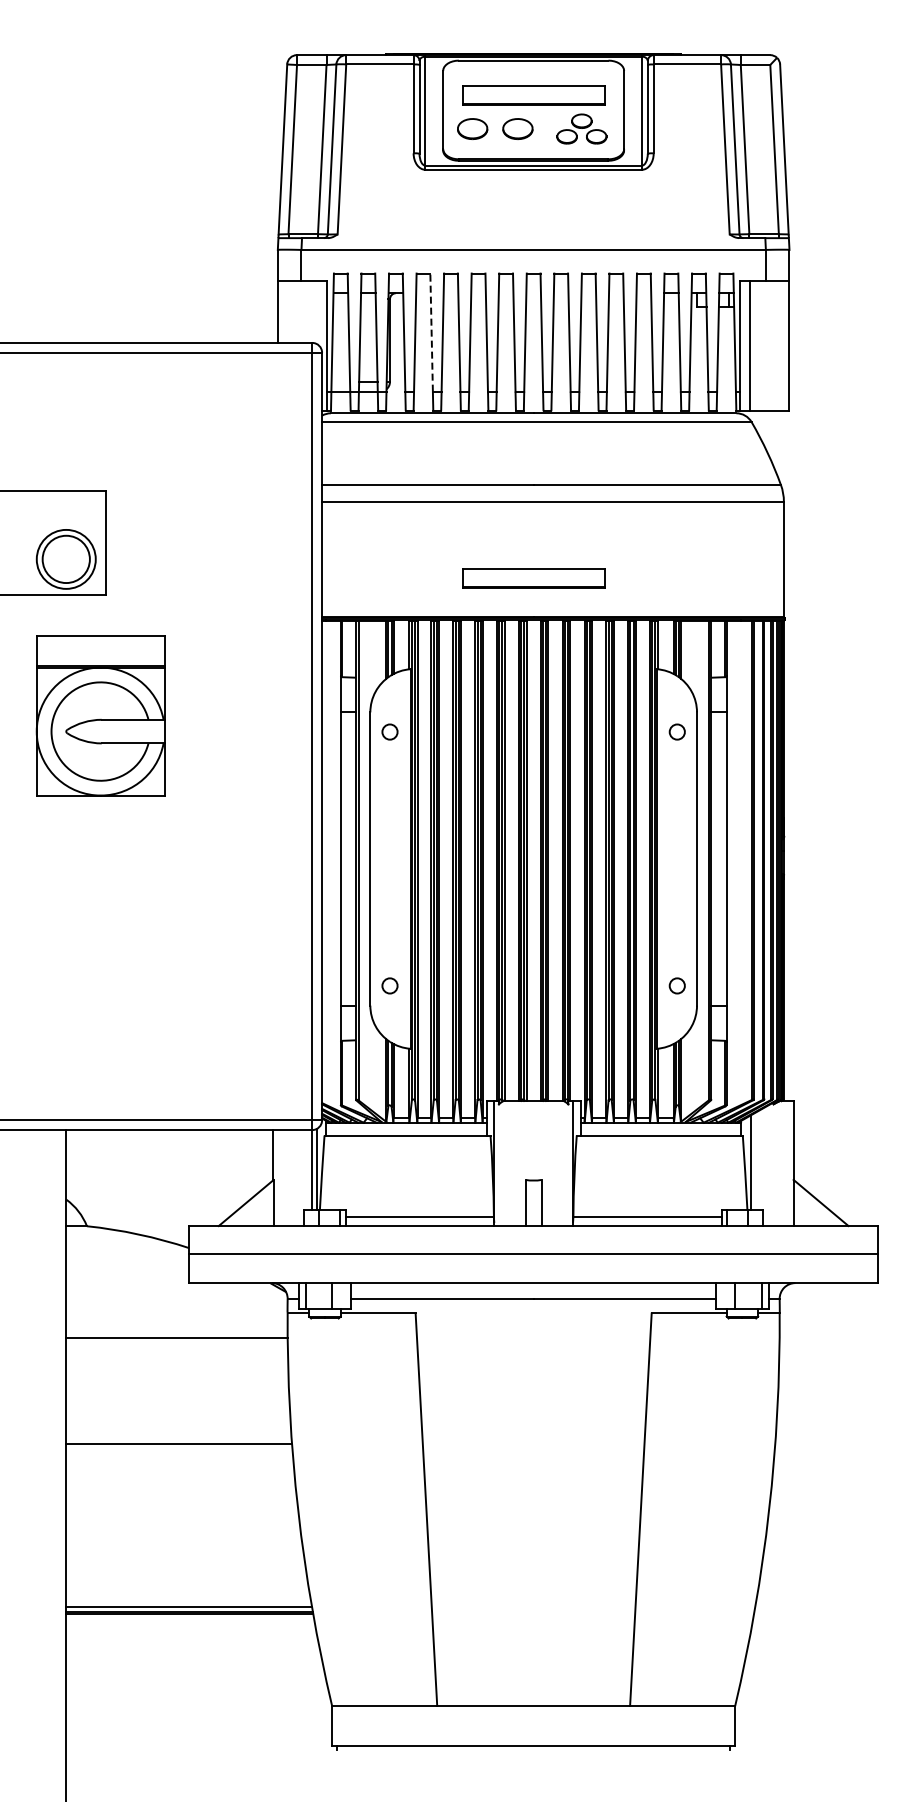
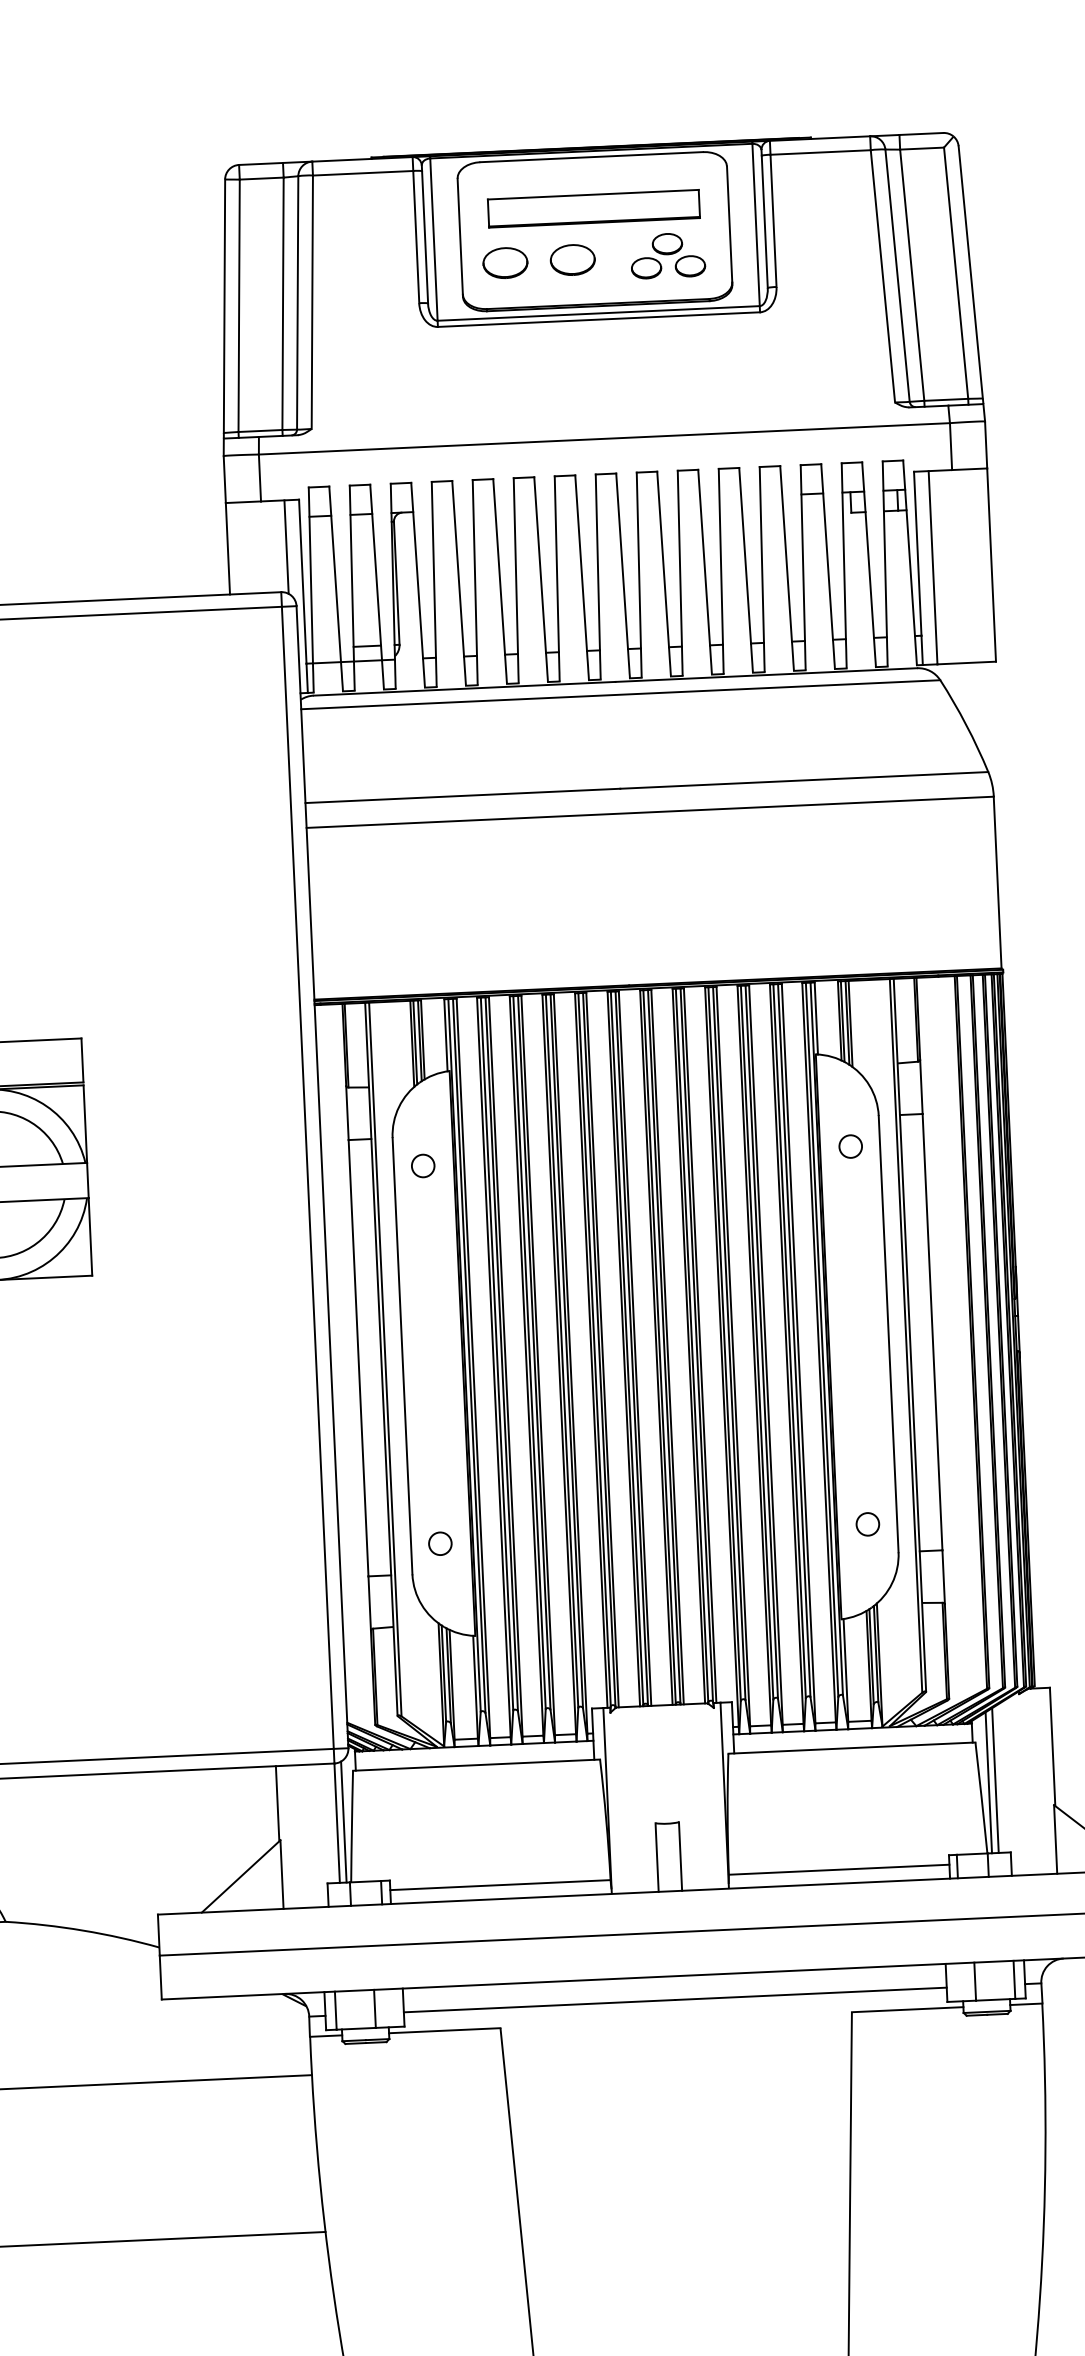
line: (317, 312) -> (286, 546), added
line: (431, 332) -> (457, 568), dashed -> solid
part: (533, 578) -> (626, 927), removed
line: (755, 1161) -> (996, 1780), added

